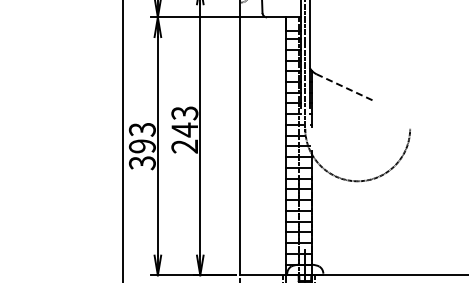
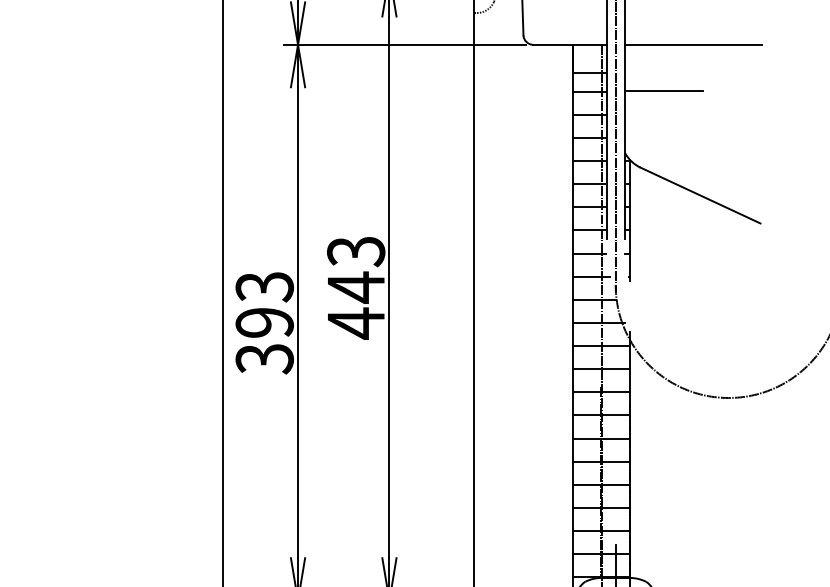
line: (341, 17) -> (693, 45), added
line: (327, 39) -> (663, 92), added
line: (344, 87) -> (700, 195), dashed -> solid
text: (184, 146) -> (355, 323), 243 -> 443

